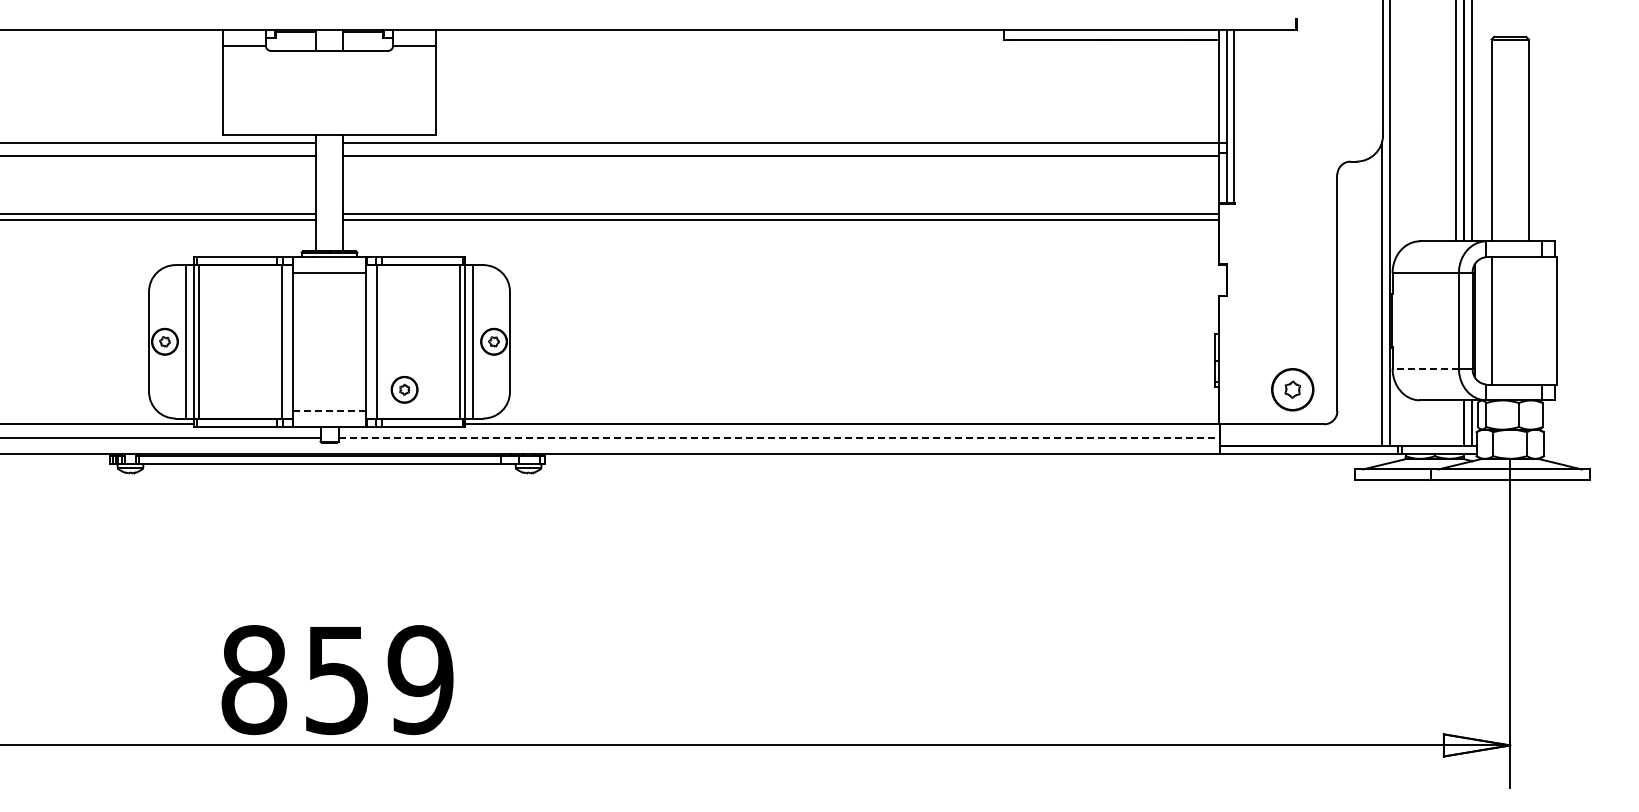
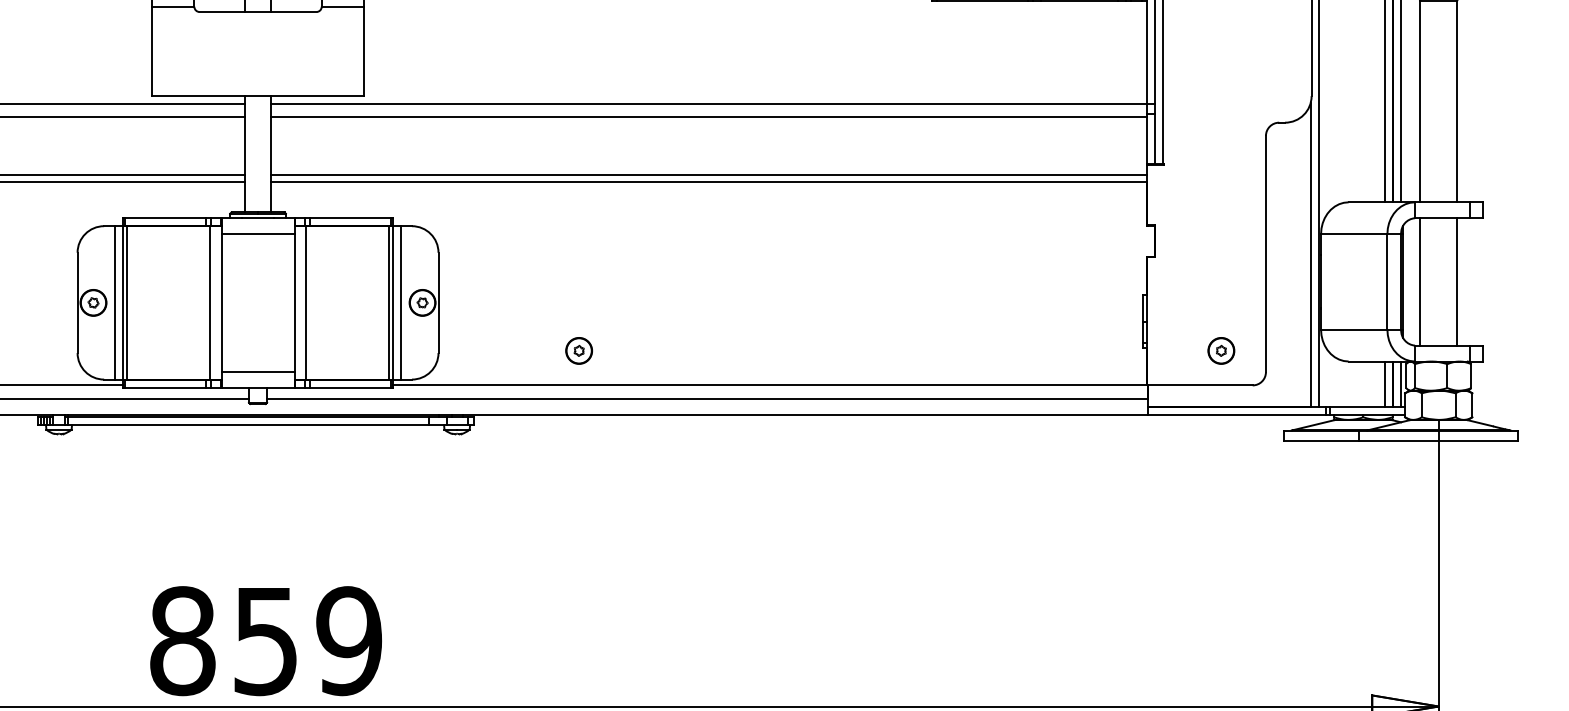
line: (1556, 320) -> (1457, 281), moved
line: (1425, 368) -> (1354, 329), dashed -> solid
part: (404, 389) -> (579, 350), moved
part: (1292, 389) -> (1221, 350), size x0.62
line: (329, 411) -> (258, 372), dashed -> solid
line: (1456, 422) -> (1385, 383), added
line: (779, 437) -> (708, 398), dashed -> solid

